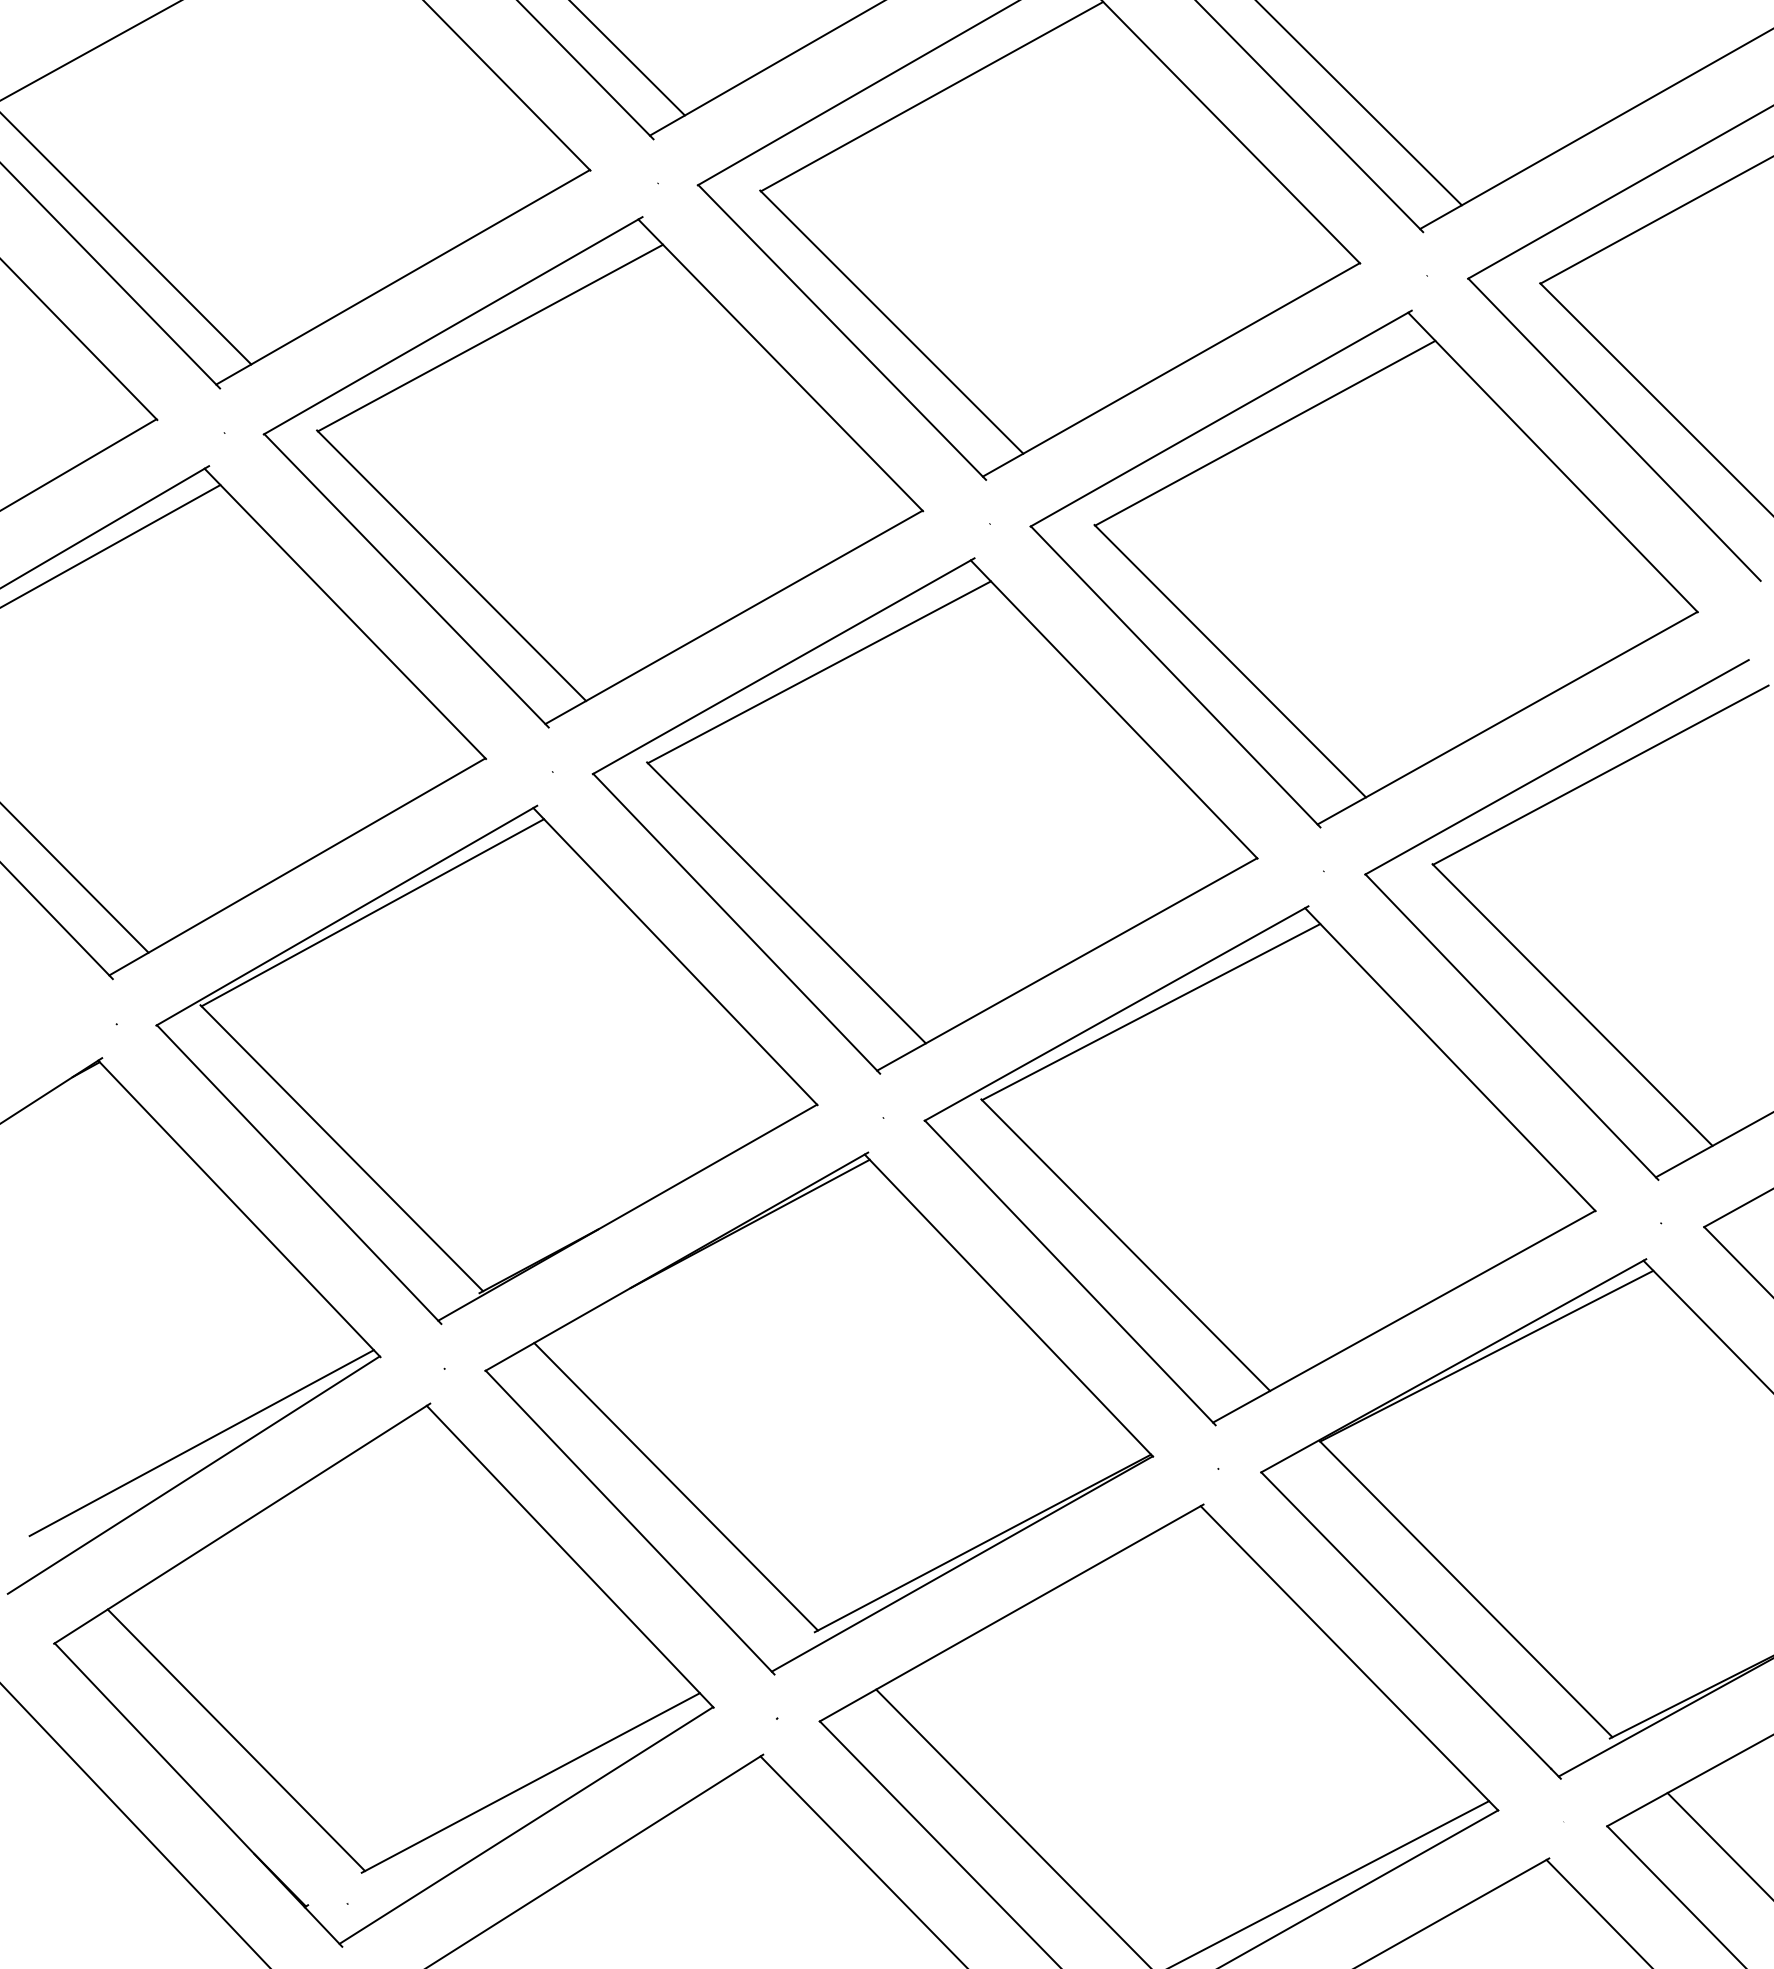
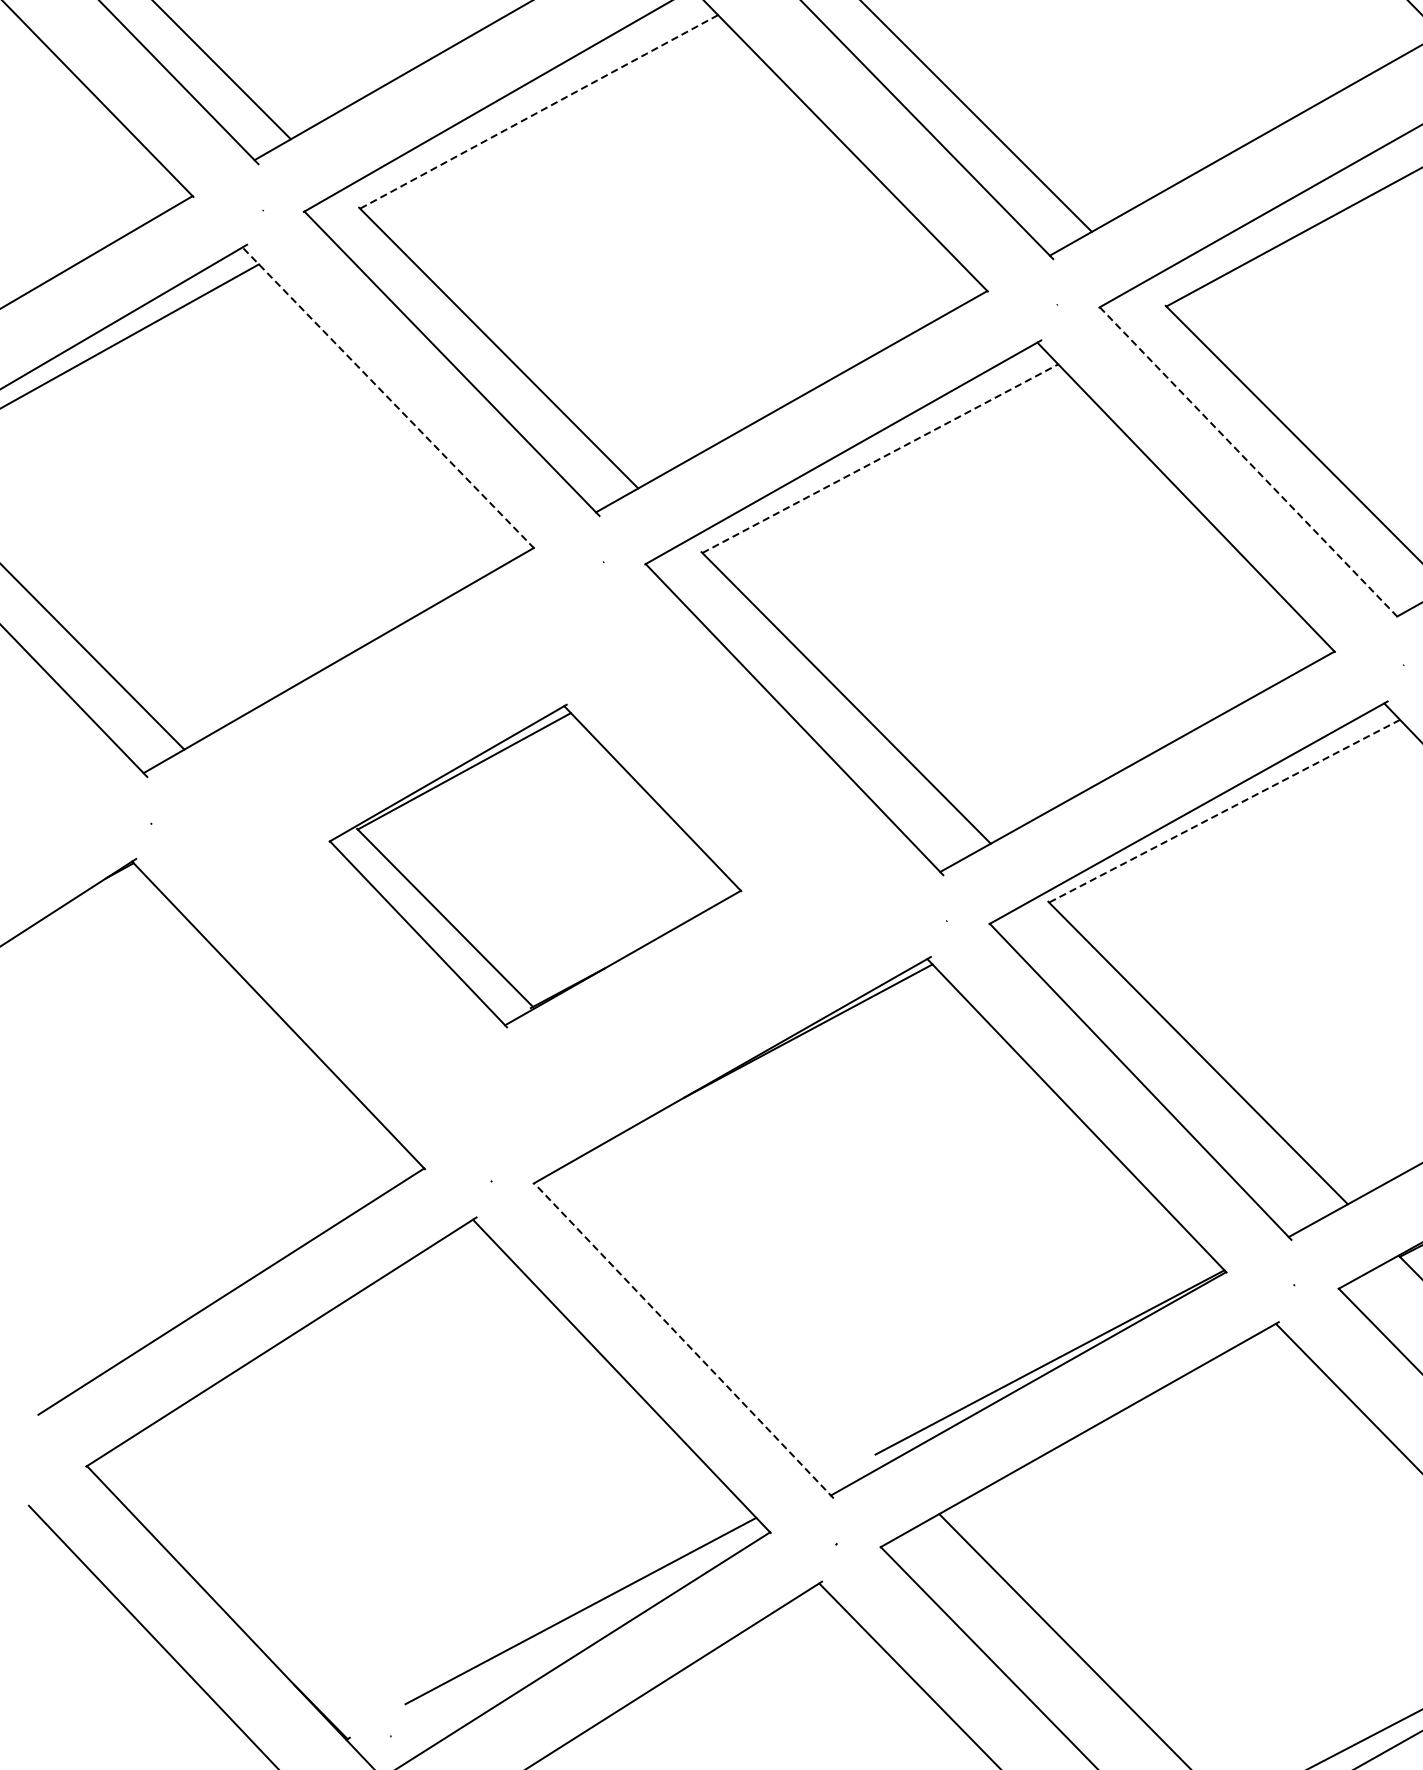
line: (490, 338) -> (539, 112), solid -> dashed
line: (344, 613) -> (387, 397), solid -> dashed
line: (819, 672) -> (880, 458), solid -> dashed
line: (1175, 676) -> (1249, 463), solid -> dashed
line: (1151, 1012) -> (1224, 811), solid -> dashed
part: (486, 1064) -> (534, 865), size x0.6
line: (201, 1443) -> (239, 1258), removed
line: (676, 1486) -> (732, 1303), removed
line: (630, 1522) -> (684, 1340), solid -> dashed
line: (236, 1740) -> (275, 1566), removed

